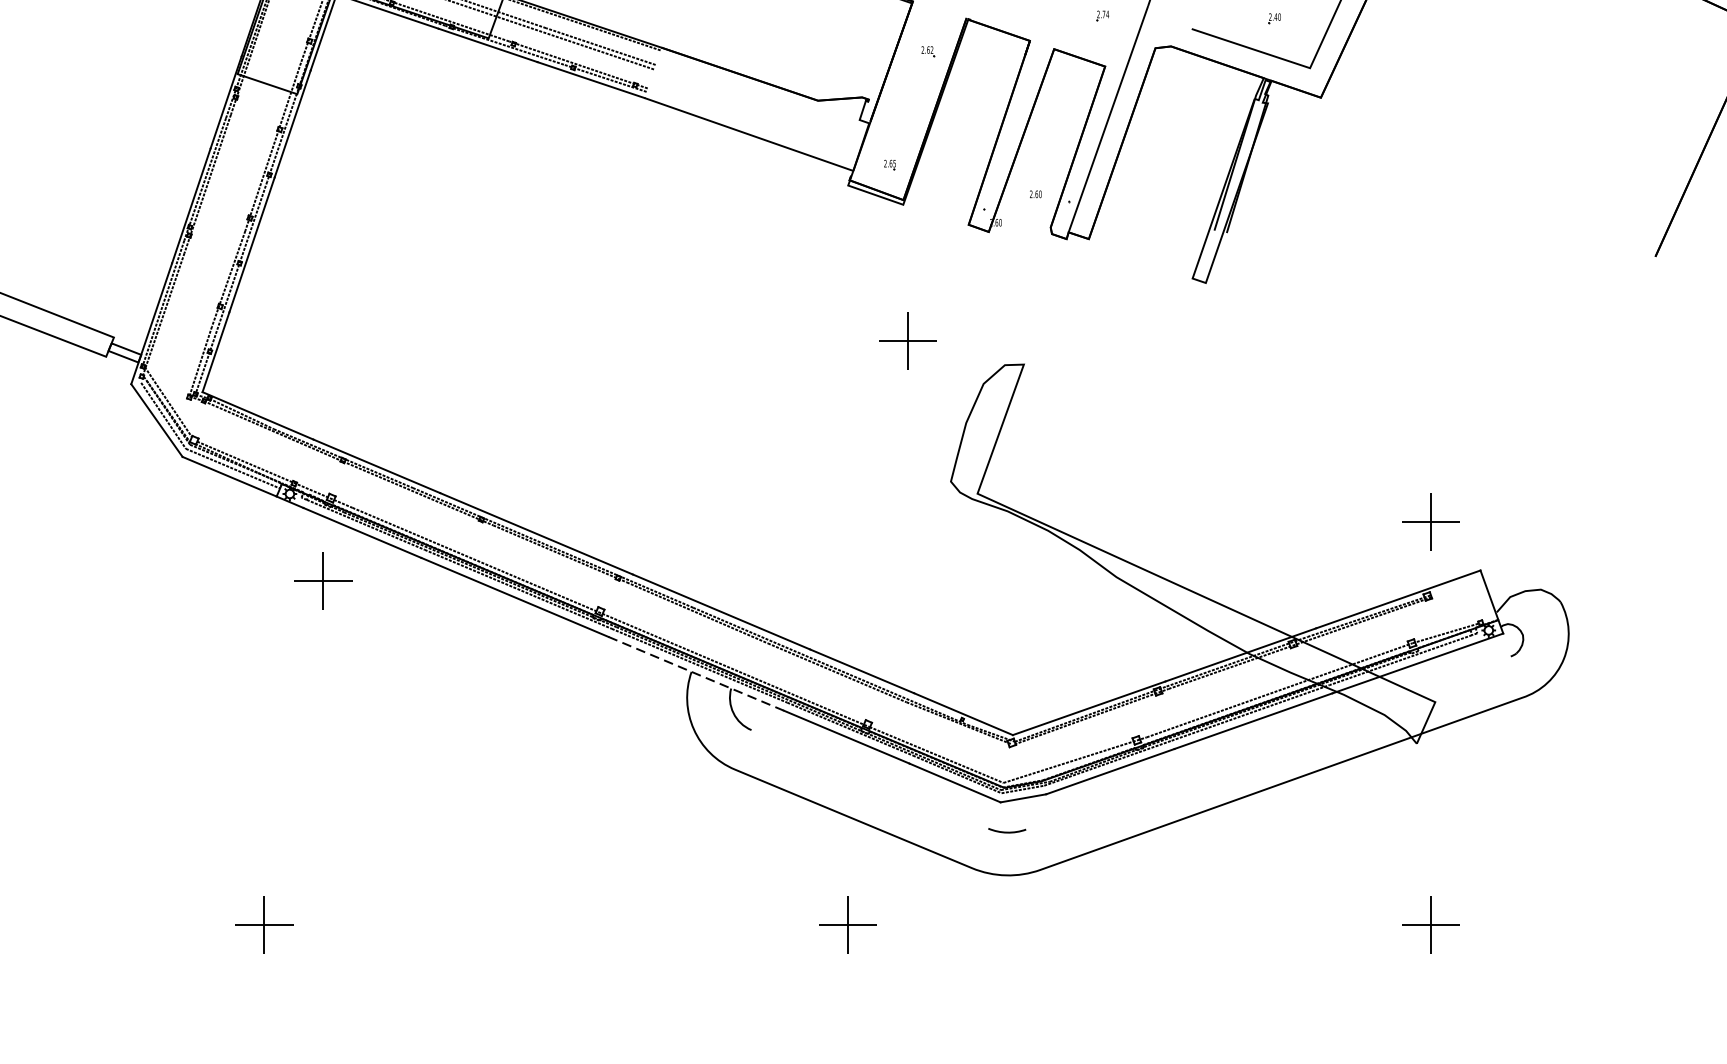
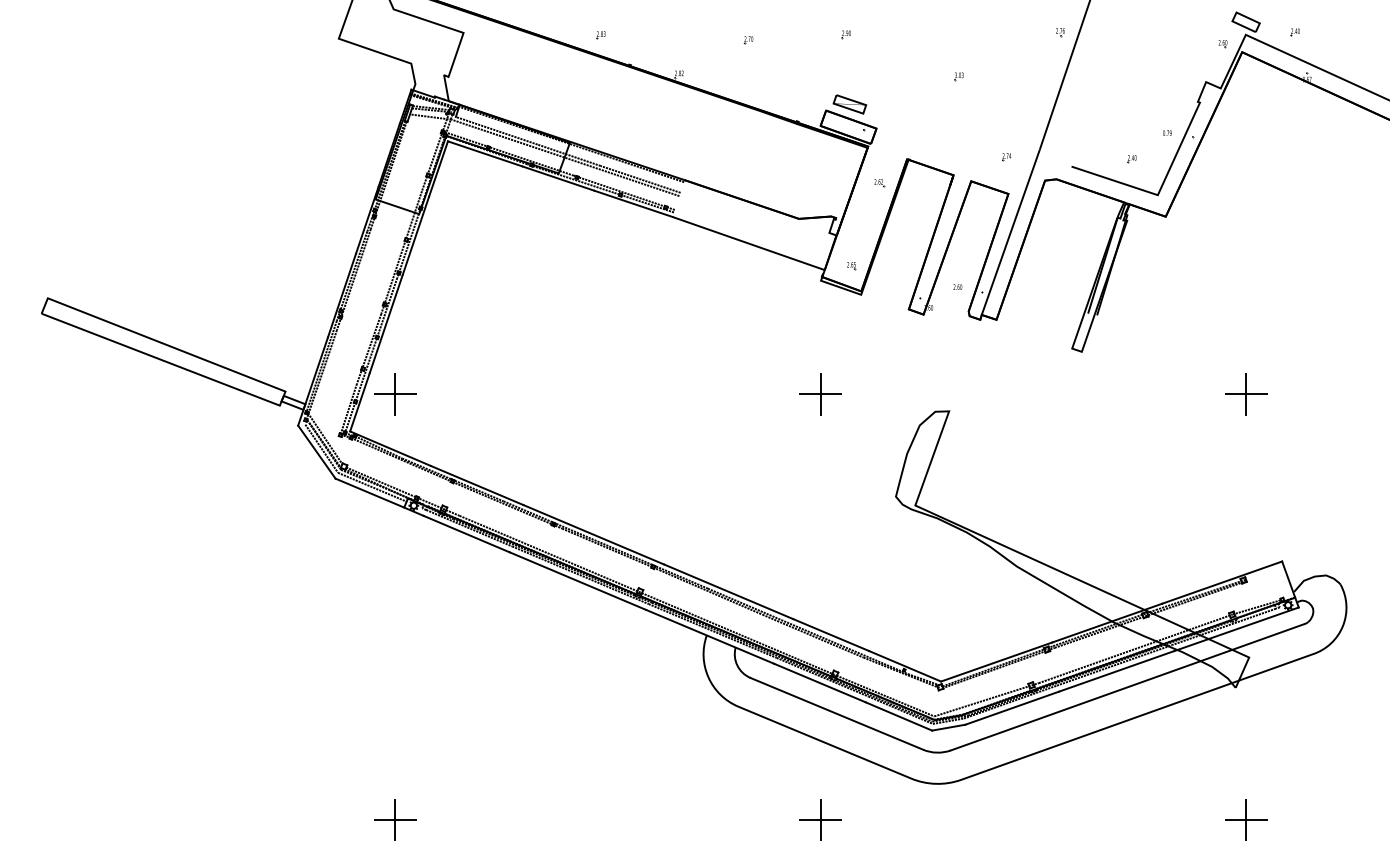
part: (907, 341) -> (820, 394), moved
part: (1431, 522) -> (1246, 394), moved
part: (323, 581) -> (395, 394), moved
line: (696, 674) -> (710, 637), dashed -> solid
line: (1268, 743) -> (1127, 687), added
line: (869, 778) -> (836, 713), added

